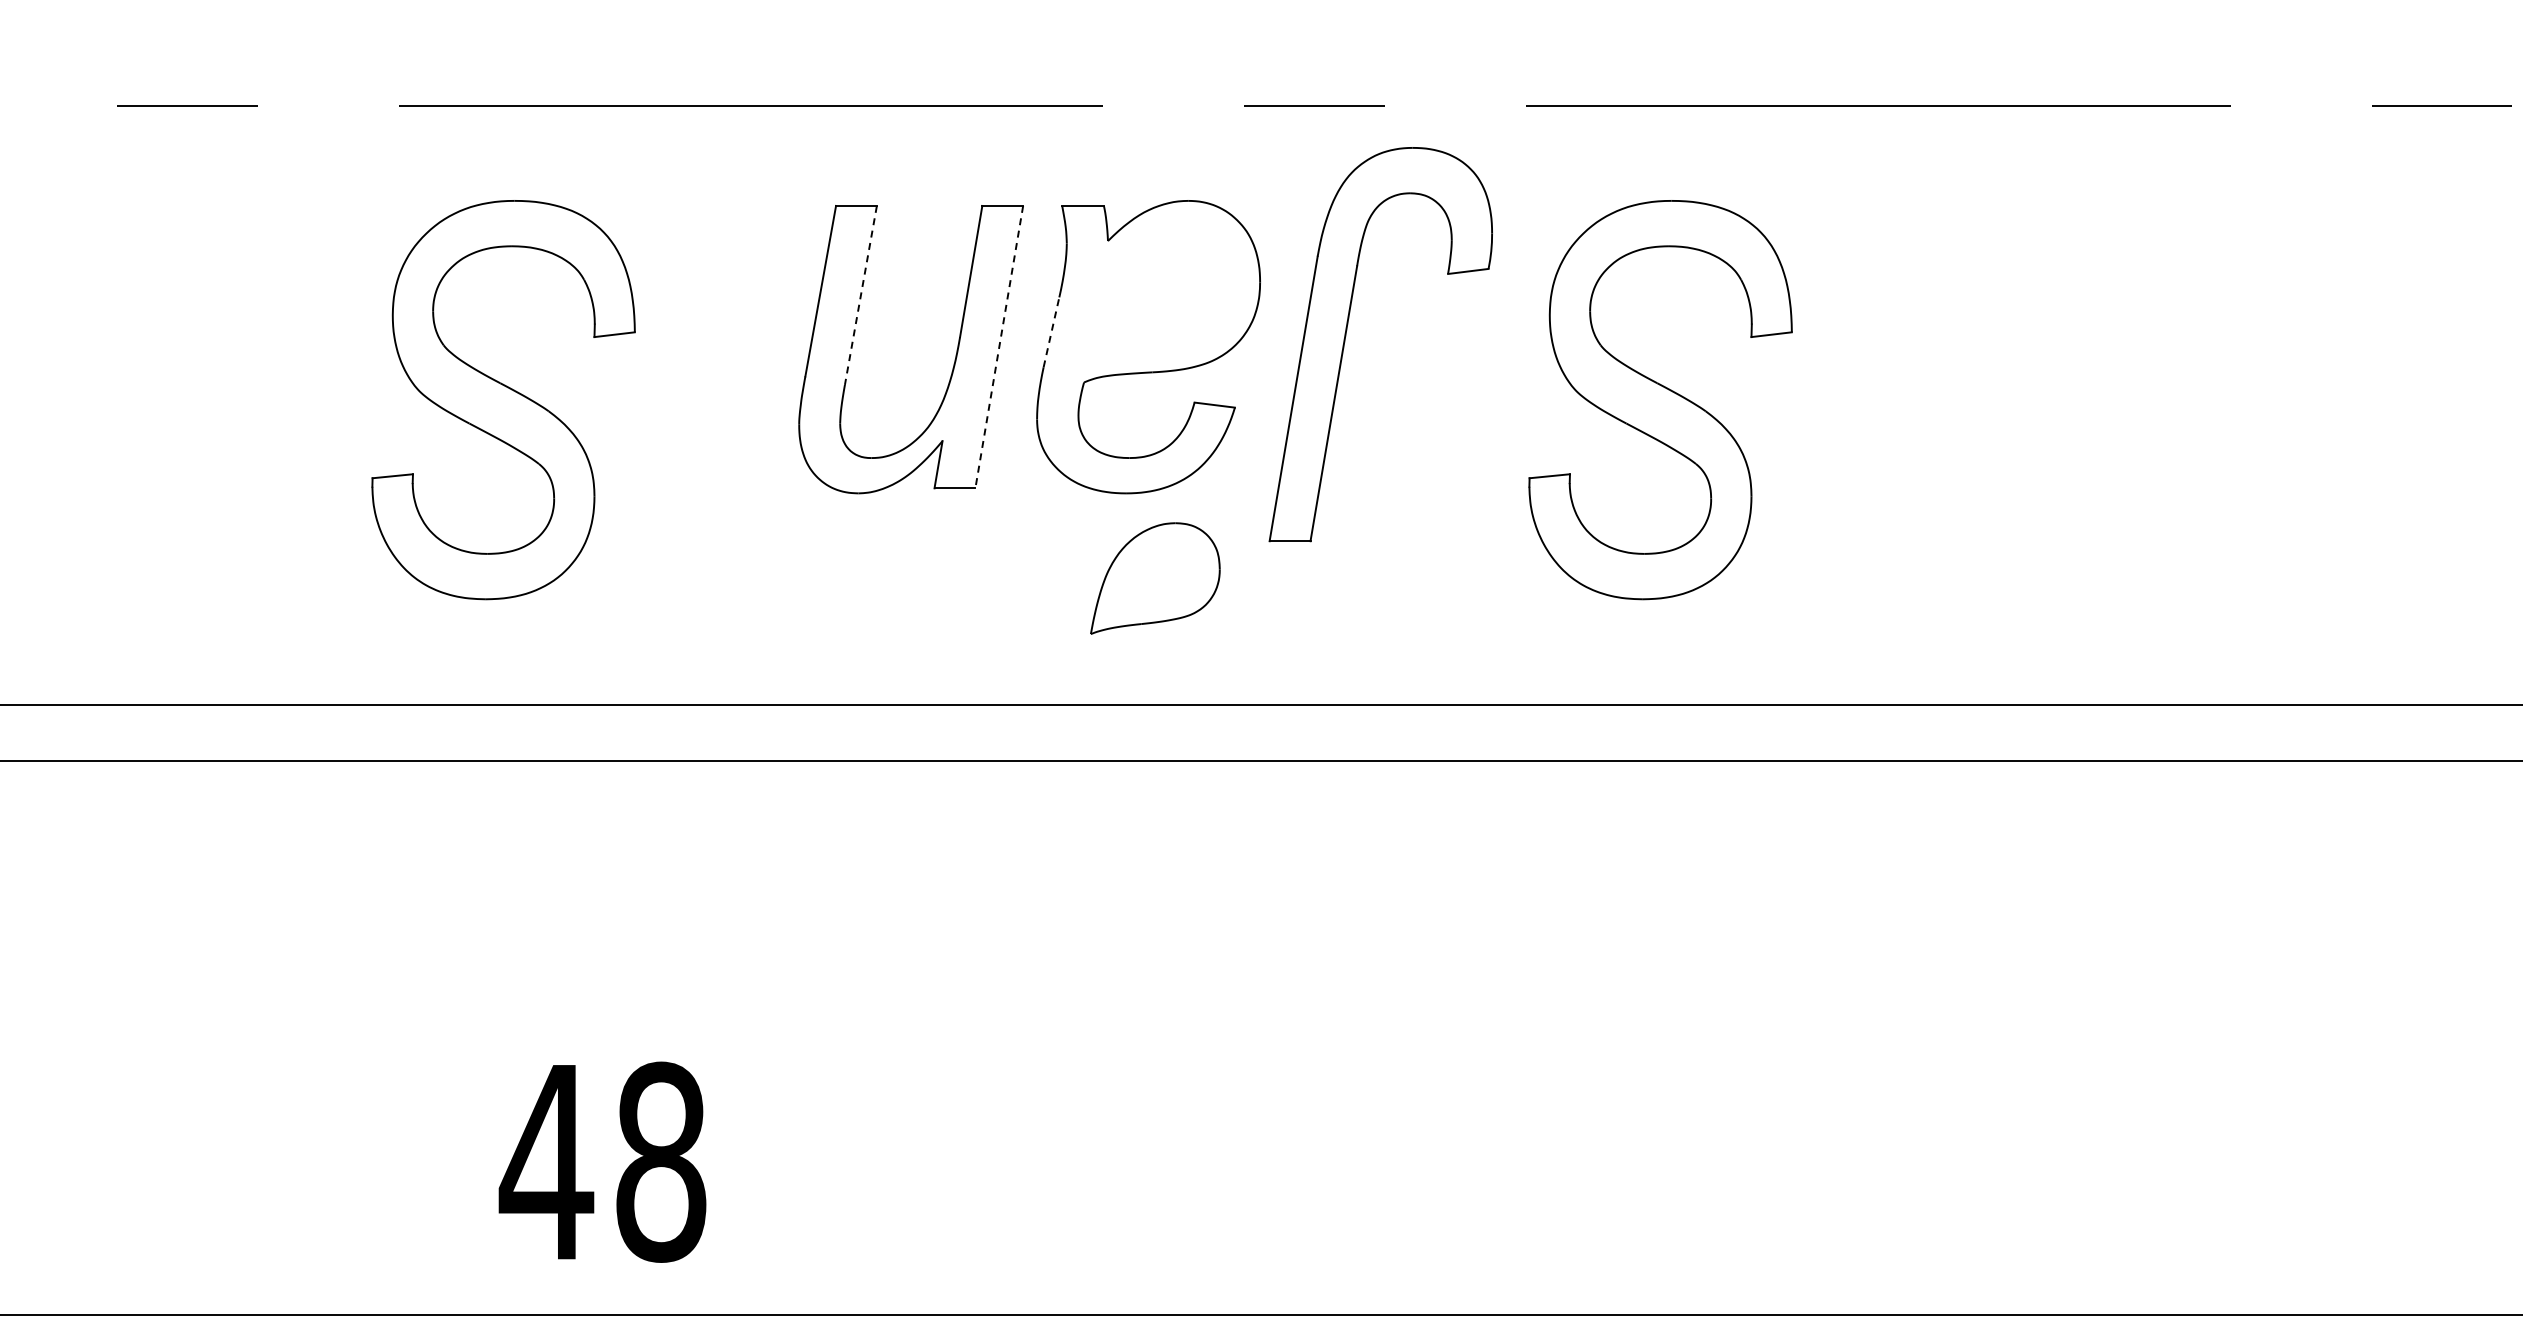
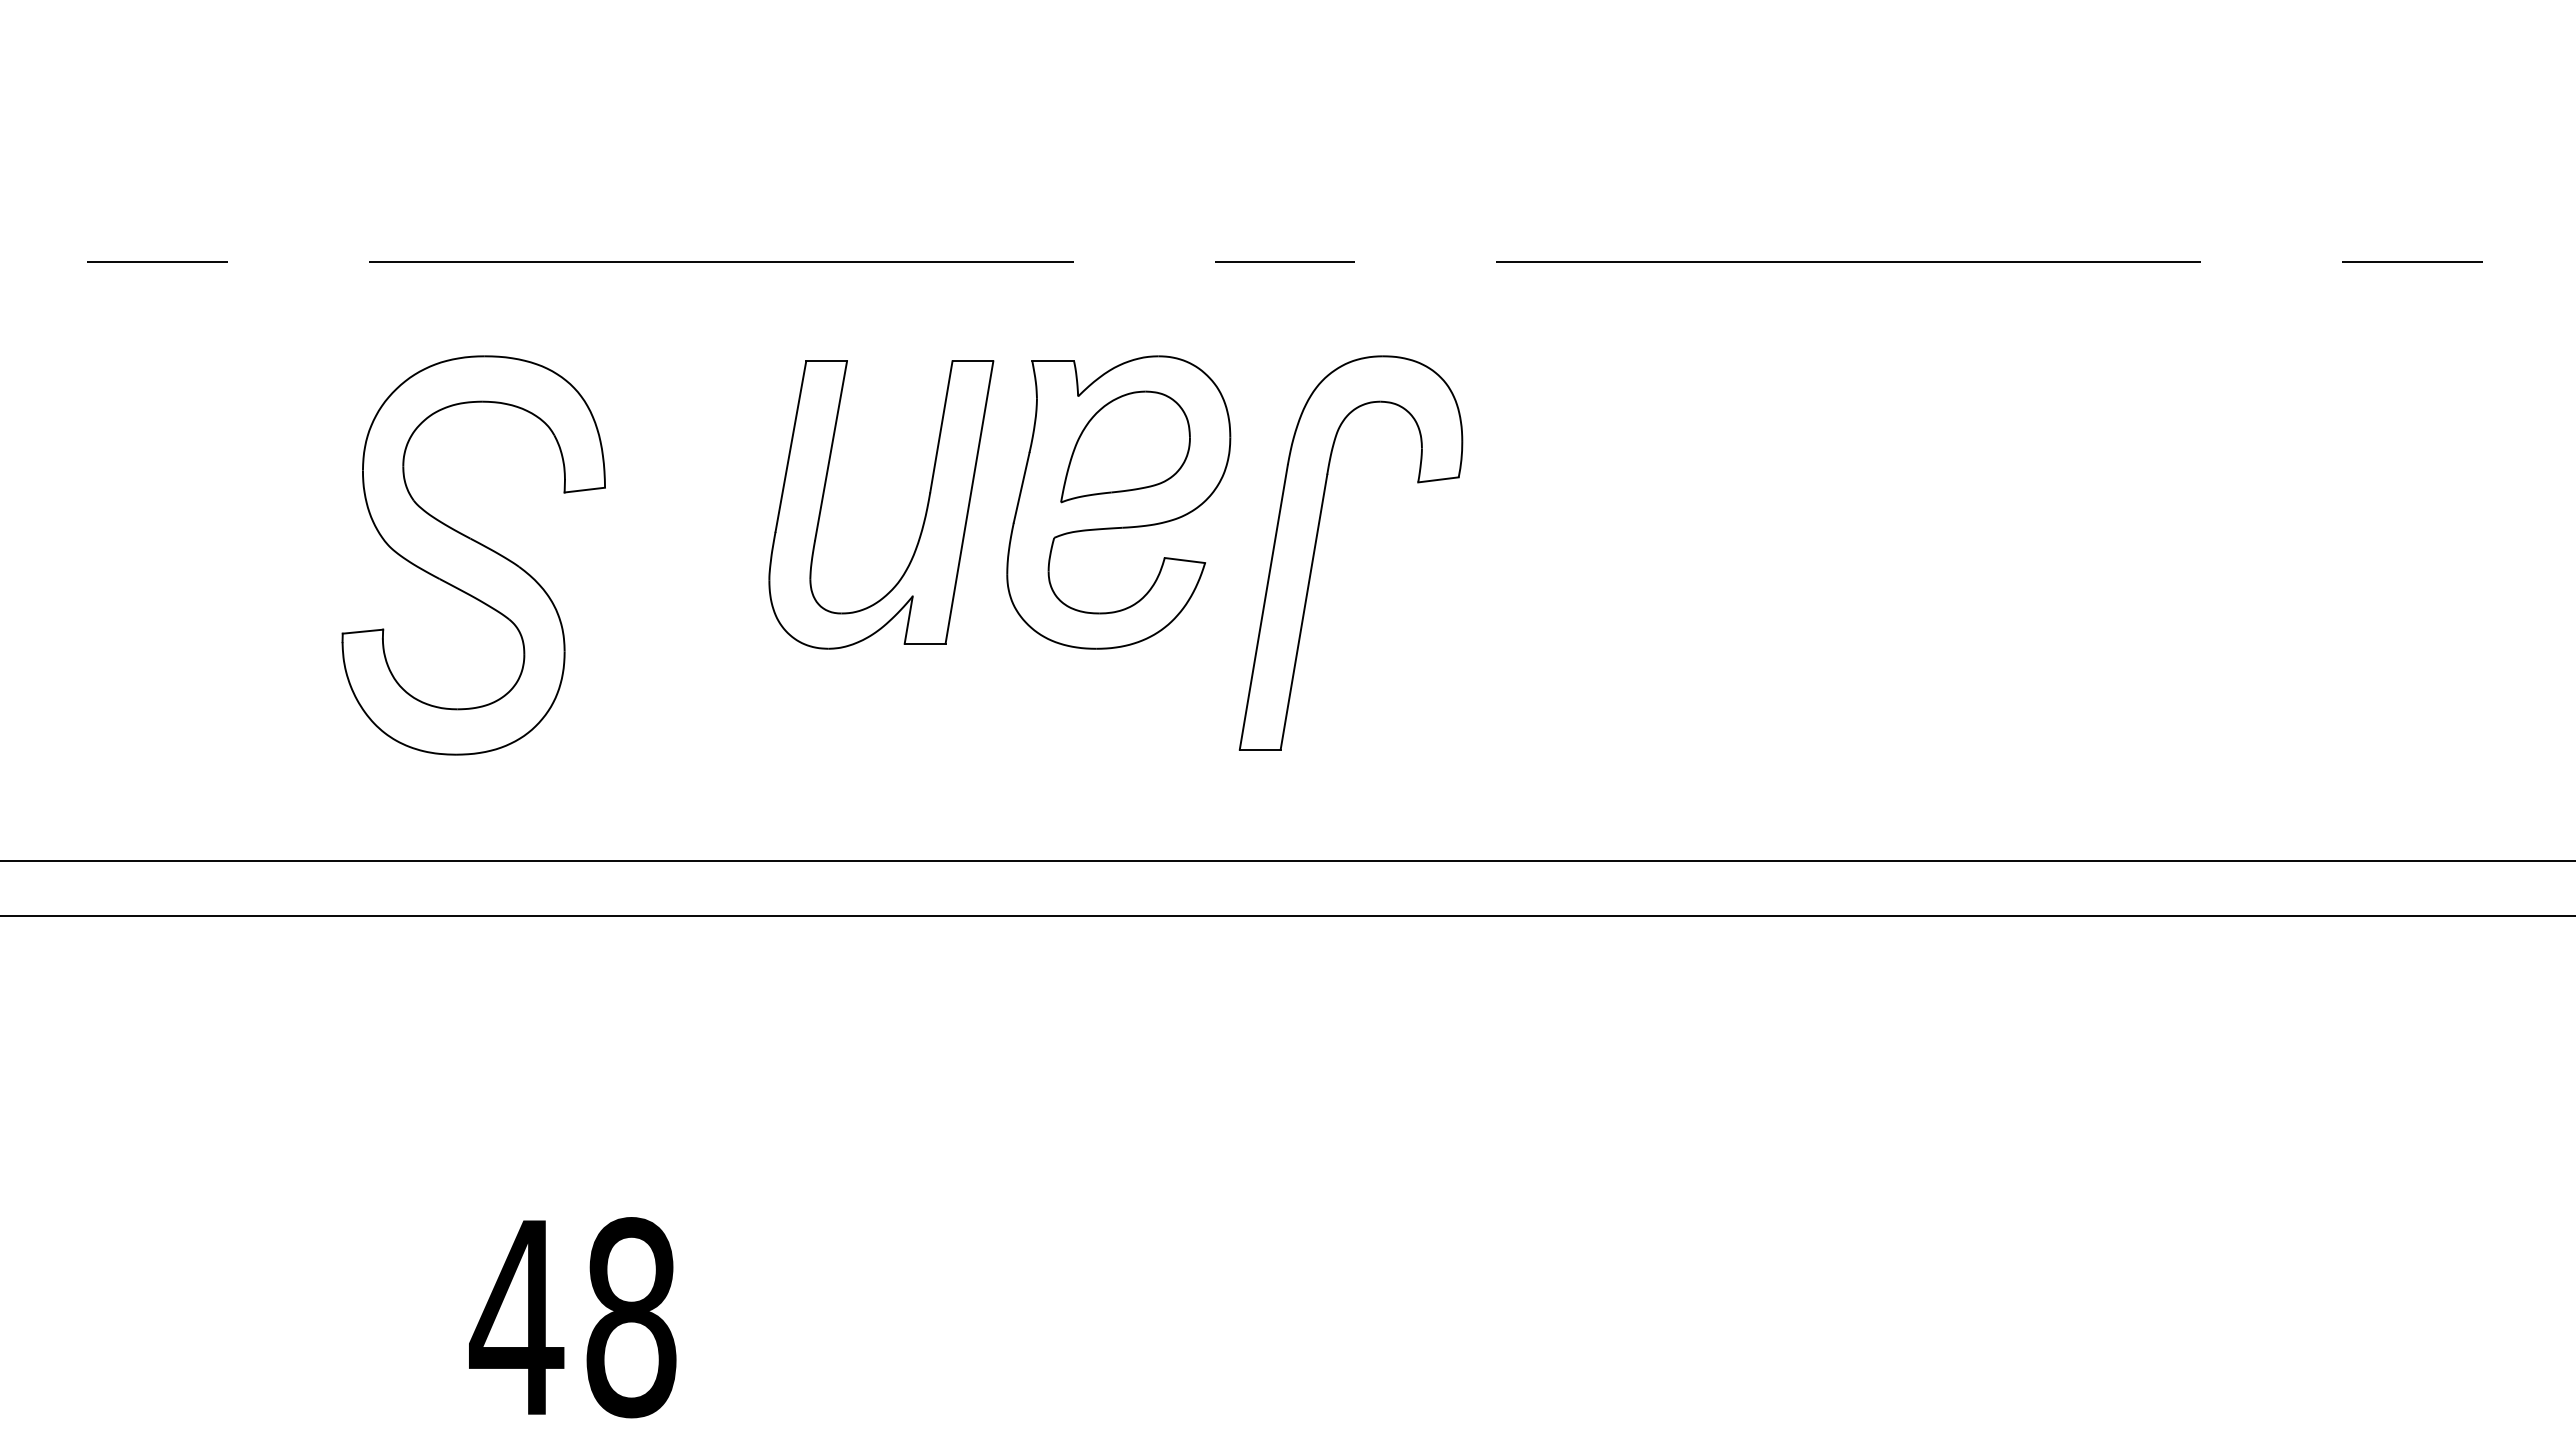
line: (861, 295) -> (831, 450), dashed -> solid
line: (1051, 332) -> (1021, 487), dashed -> solid
part: (1346, 337) -> (1316, 545), moved
line: (999, 348) -> (969, 503), dashed -> solid
part: (1660, 400) -> (1630, 555), removed
part: (1155, 578) -> (1125, 446), moved

